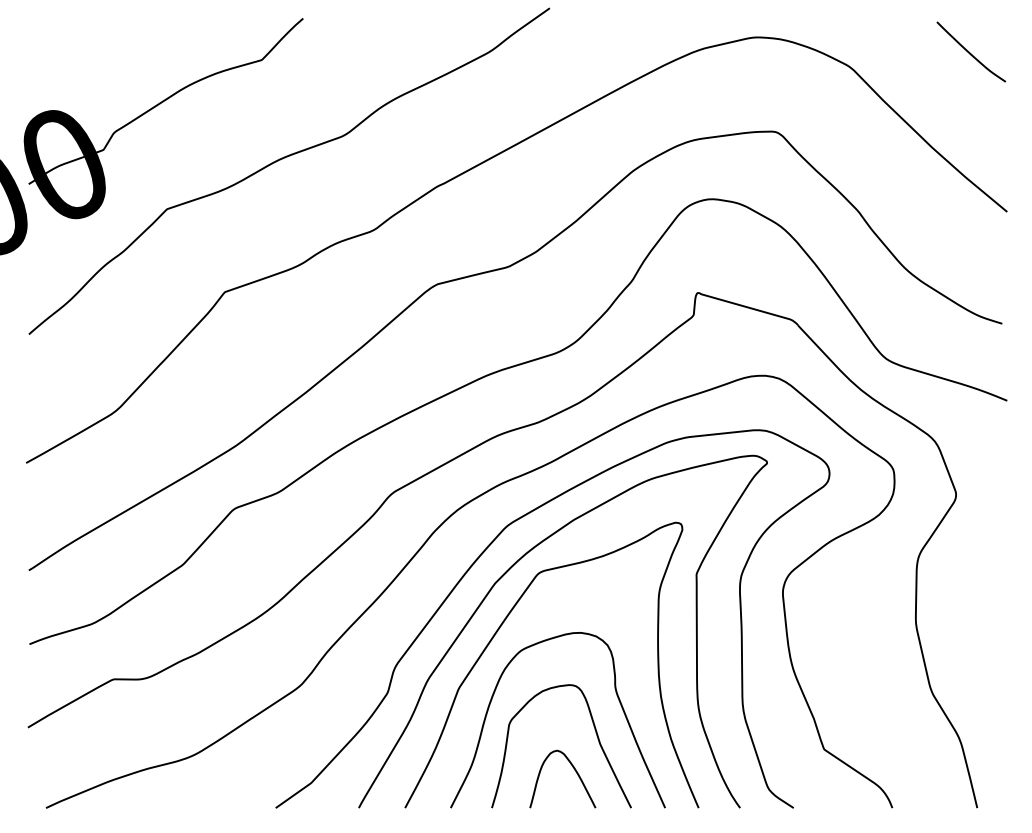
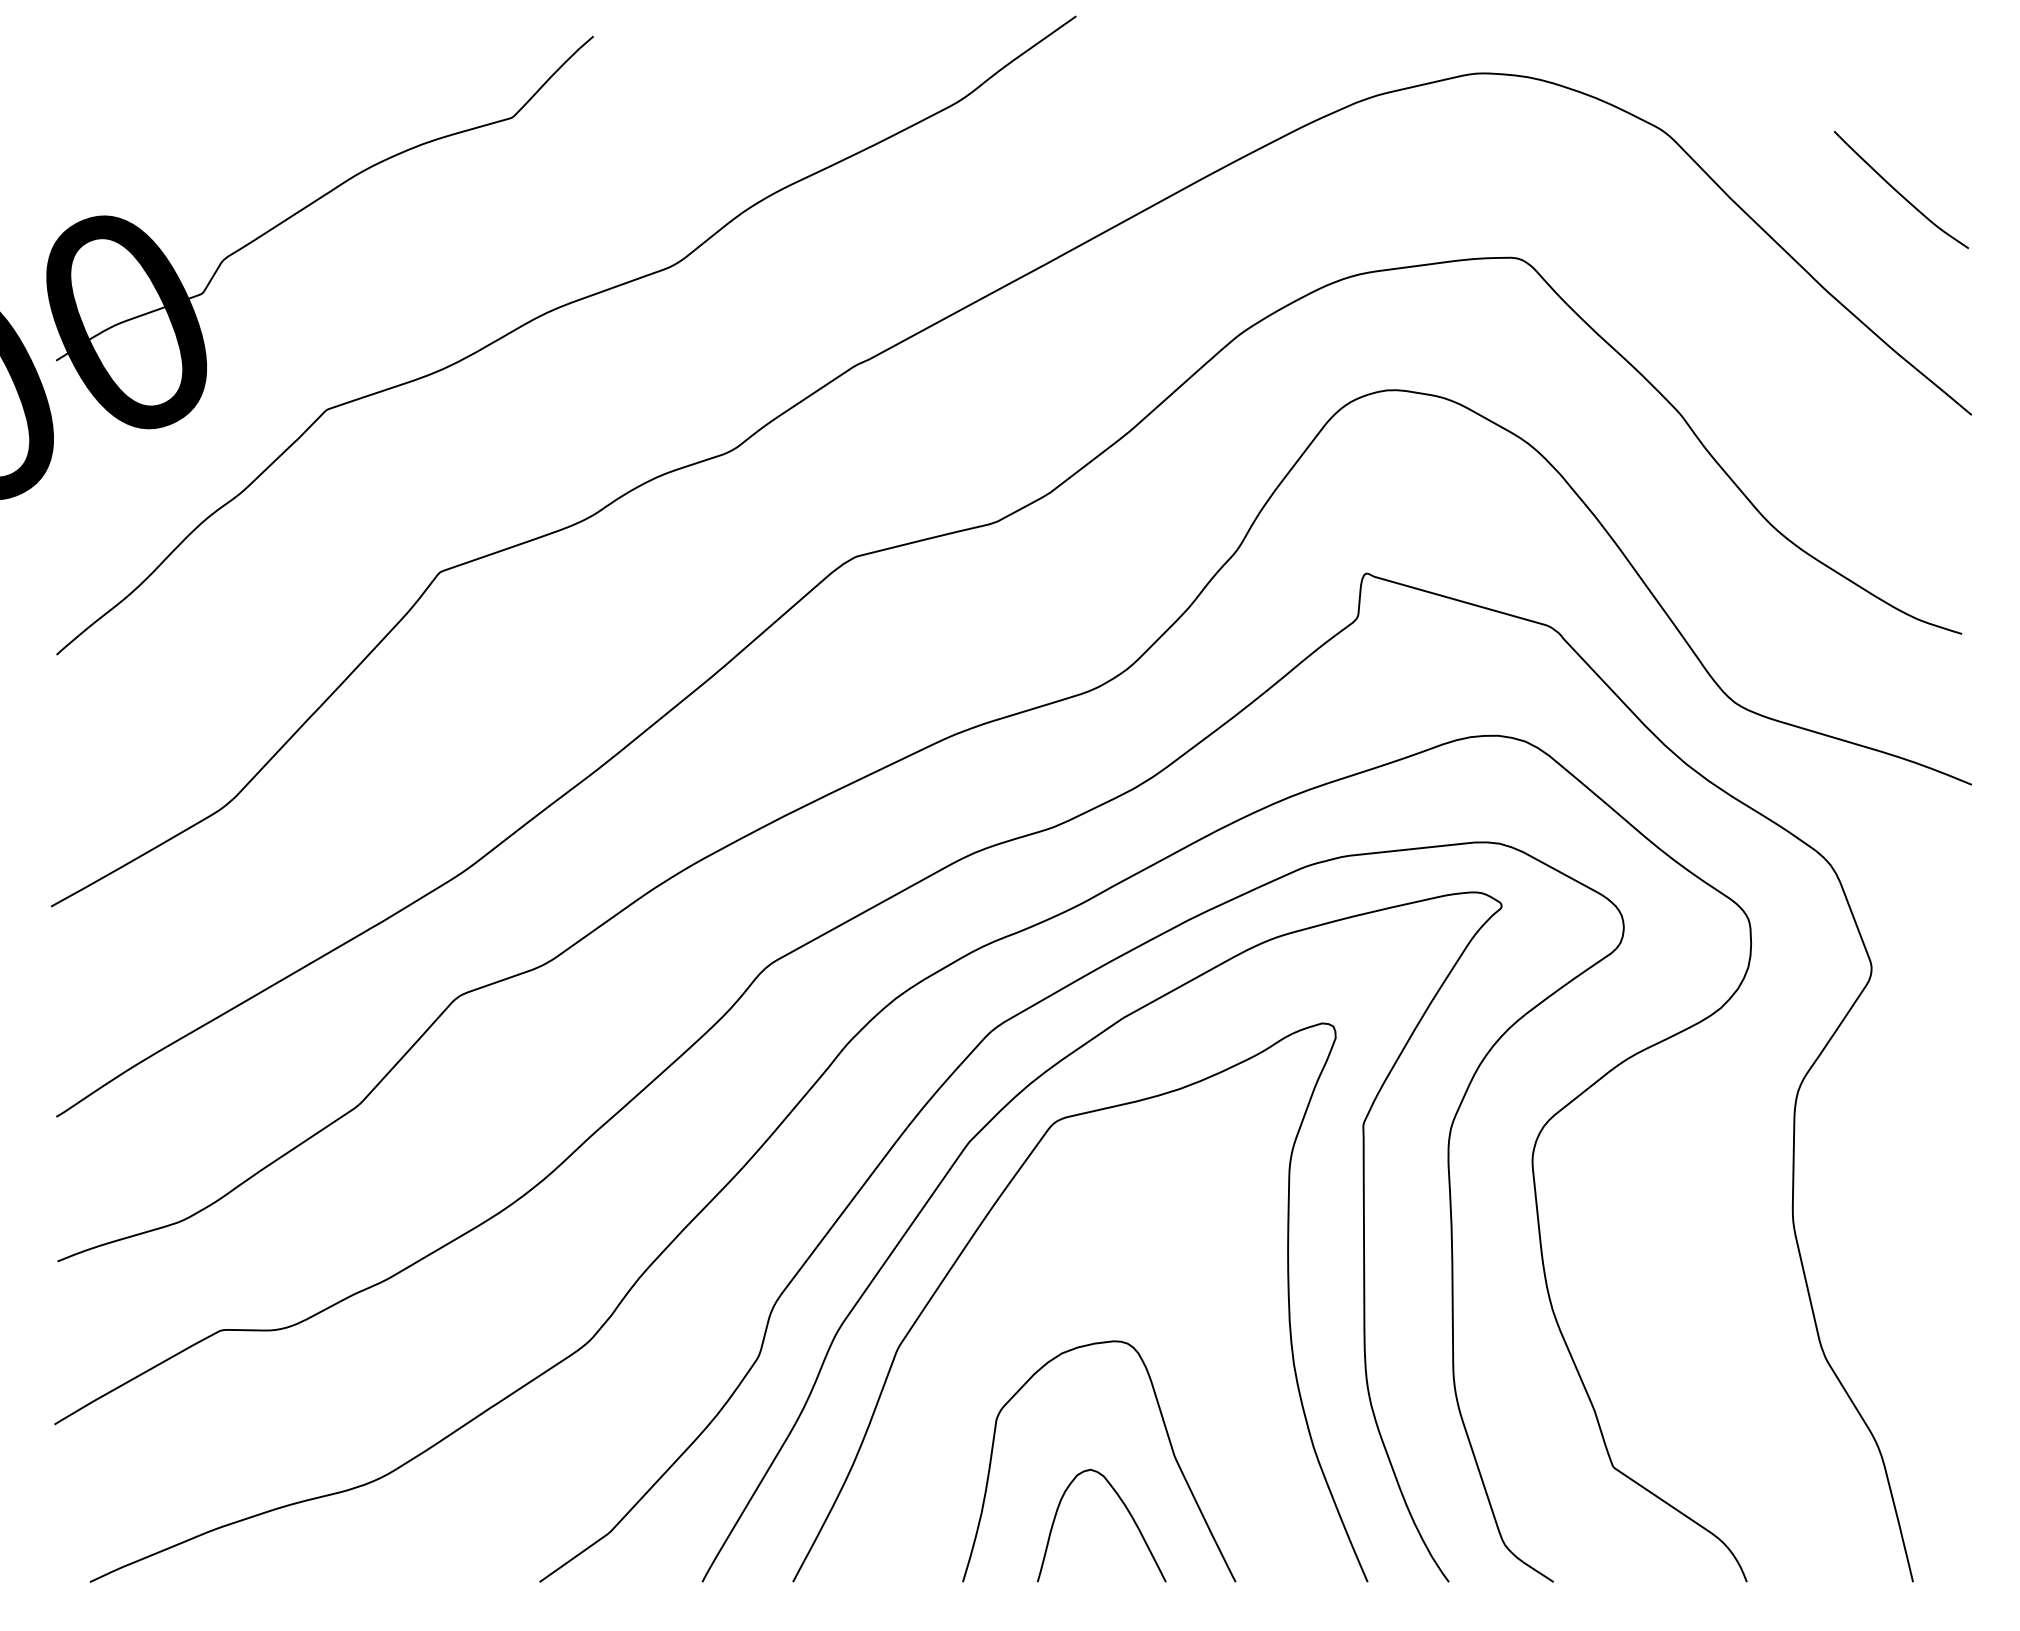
curve: (969, 51) -> (1897, 189), moved
curve: (617, 698) -> (1208, 1367), removed

